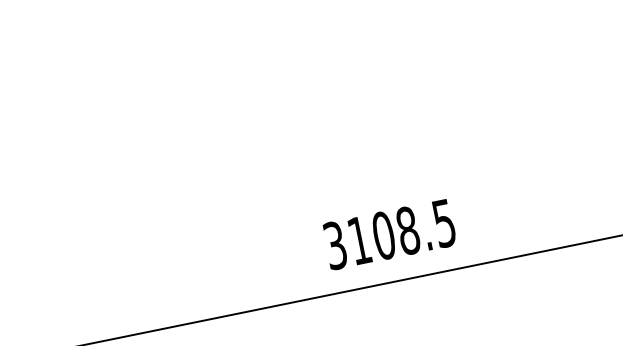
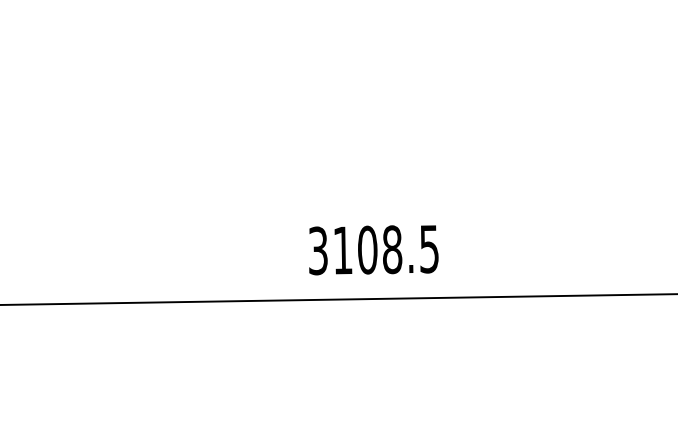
text: (389, 235) -> (373, 250), moved

